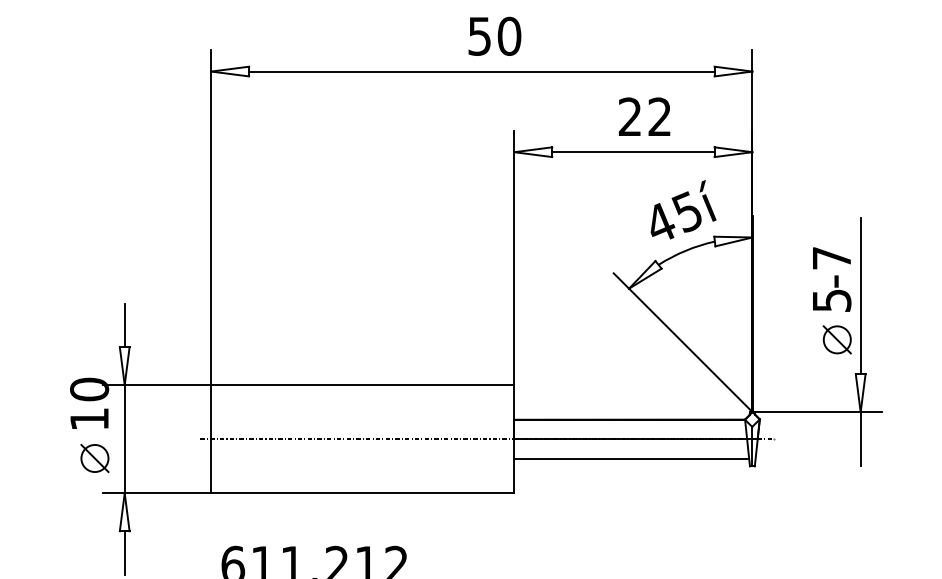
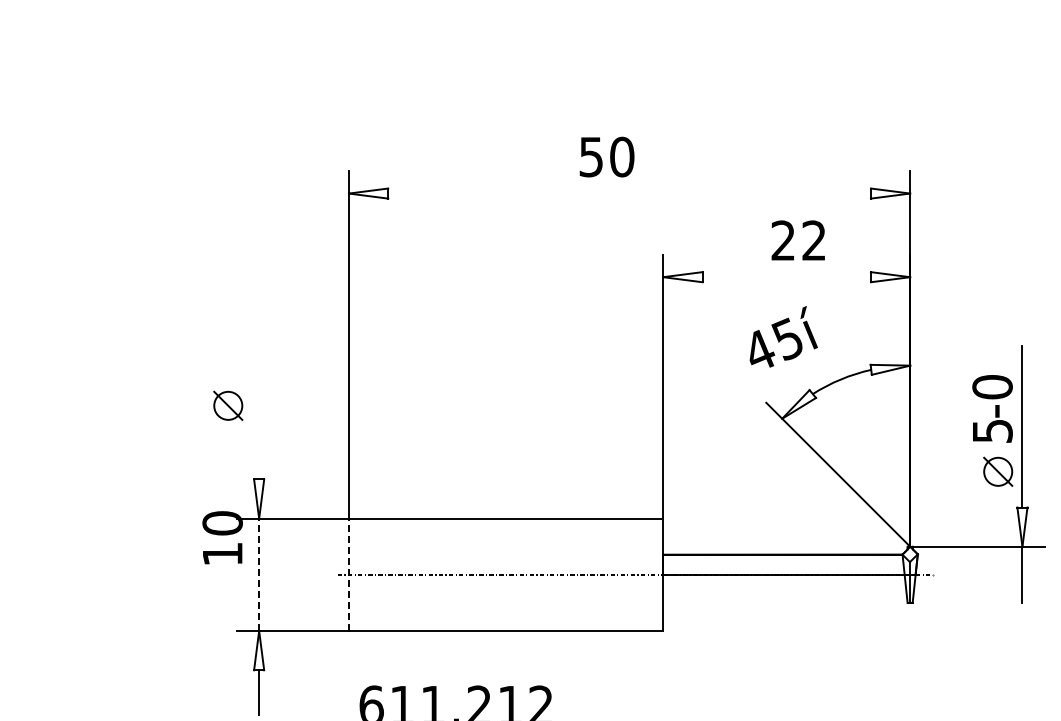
text: (494, 35) -> (606, 156), moved
line: (481, 71) -> (629, 193), removed
line: (633, 152) -> (786, 277), removed
text: (683, 209) -> (783, 336), moved
text: (831, 258) -> (992, 387), -7 -> -0
line: (125, 325) -> (259, 456), removed
line: (125, 438) -> (259, 574), solid -> dashed
line: (210, 438) -> (348, 574), solid -> dashed
part: (95, 458) -> (228, 405), moved
line: (631, 459) -> (784, 595), removed

